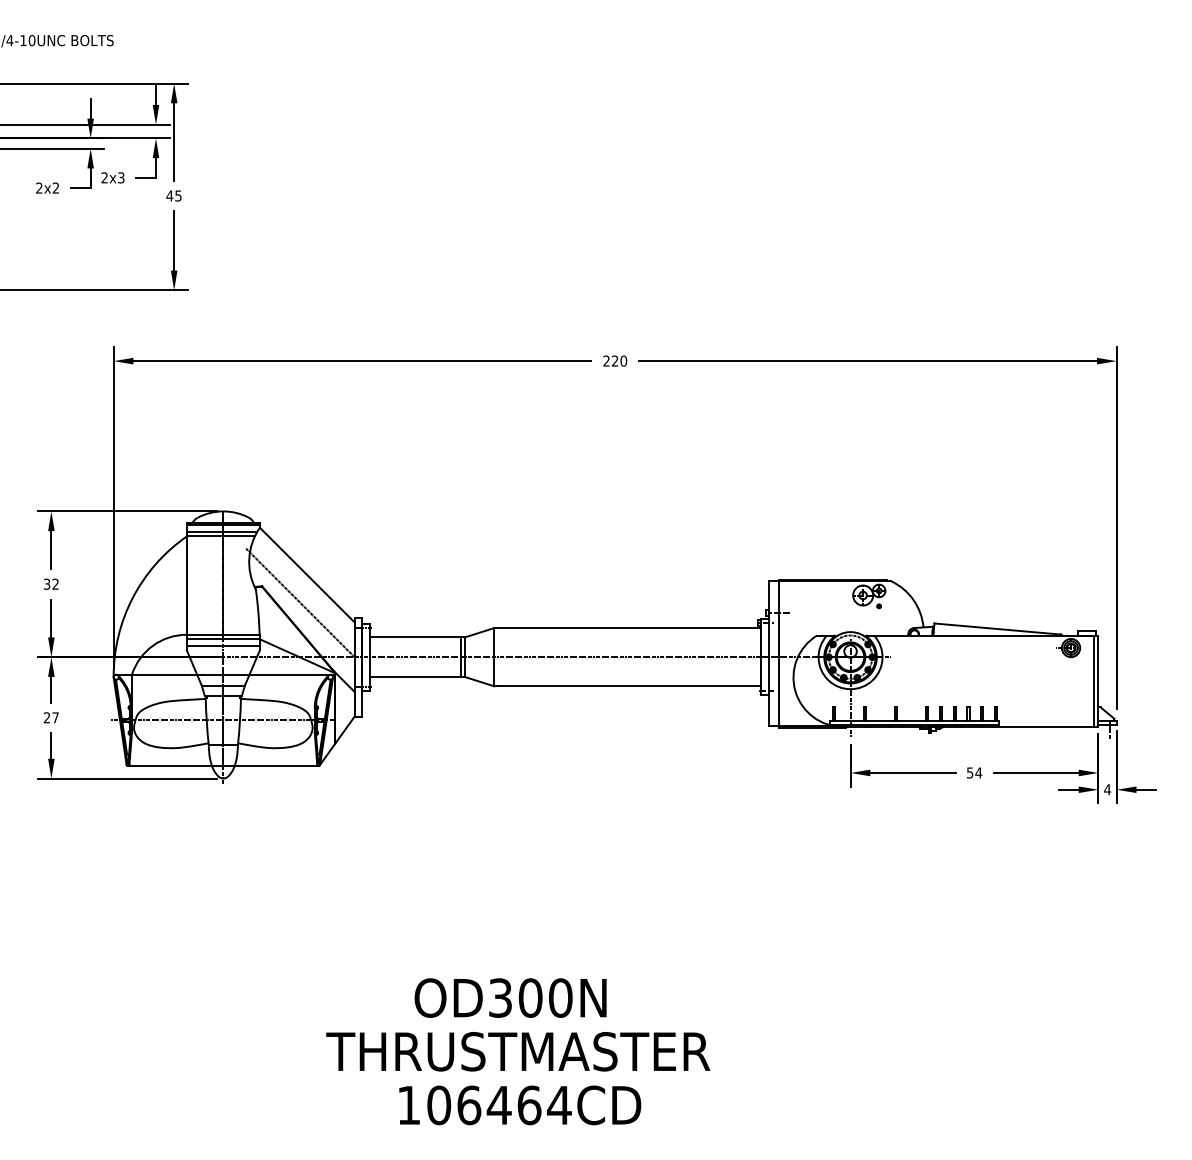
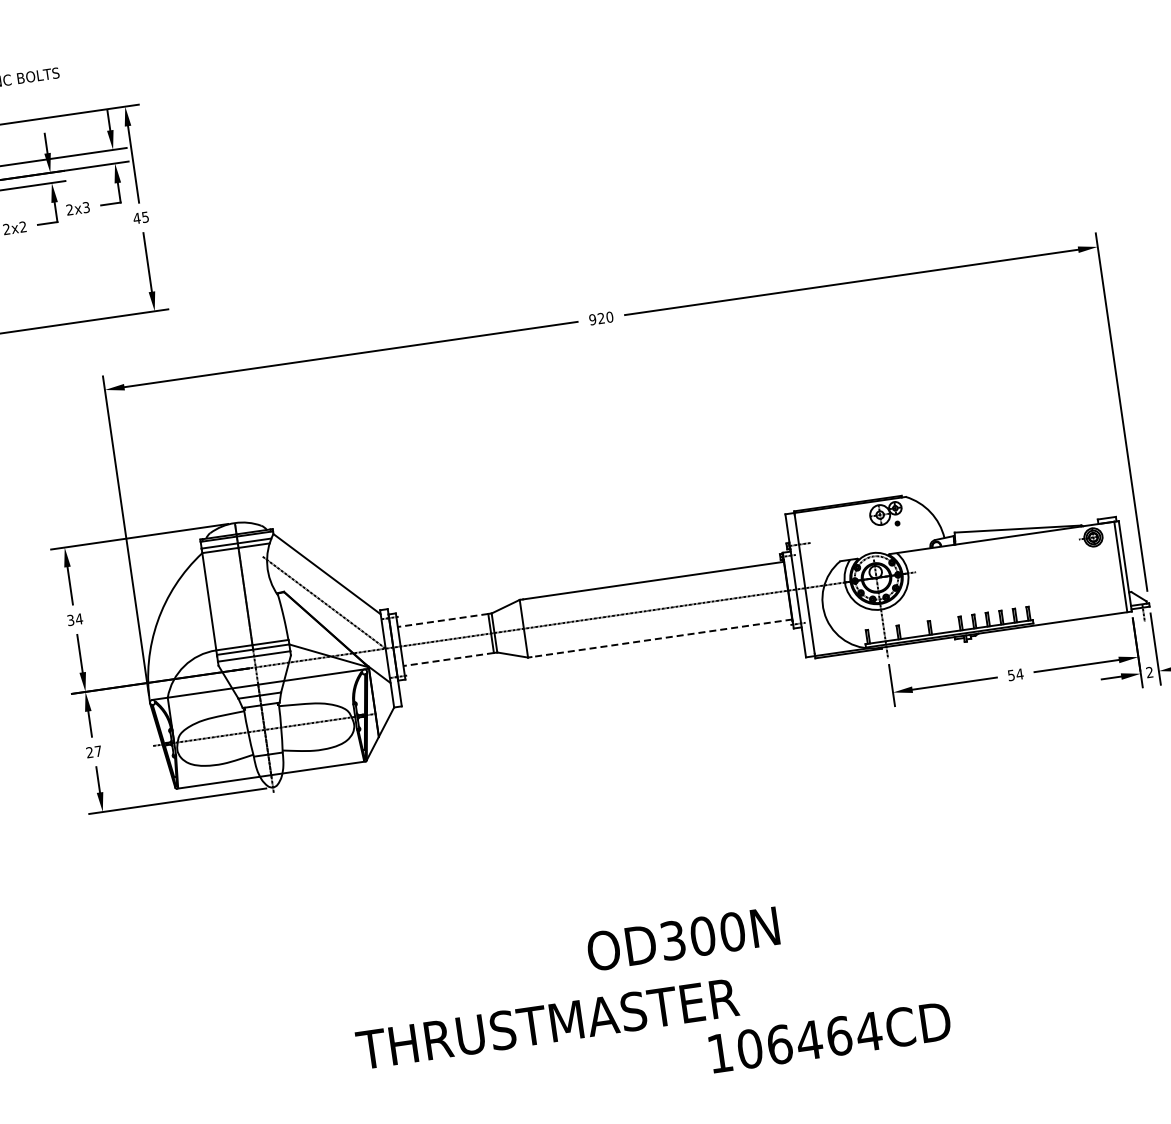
text: (606, 360) -> (592, 319), 220 -> 920
text: (55, 583) -> (79, 618), 32 -> 34
line: (415, 637) -> (443, 620), solid -> dashed
line: (415, 676) -> (448, 659), solid -> dashed
line: (629, 686) -> (661, 638), solid -> dashed
text: (1107, 789) -> (1149, 672), 4 -> 2
text: (510, 997) -> (682, 938), moved
text: (518, 1051) -> (547, 1023), moved
text: (520, 1105) -> (830, 1037), moved

